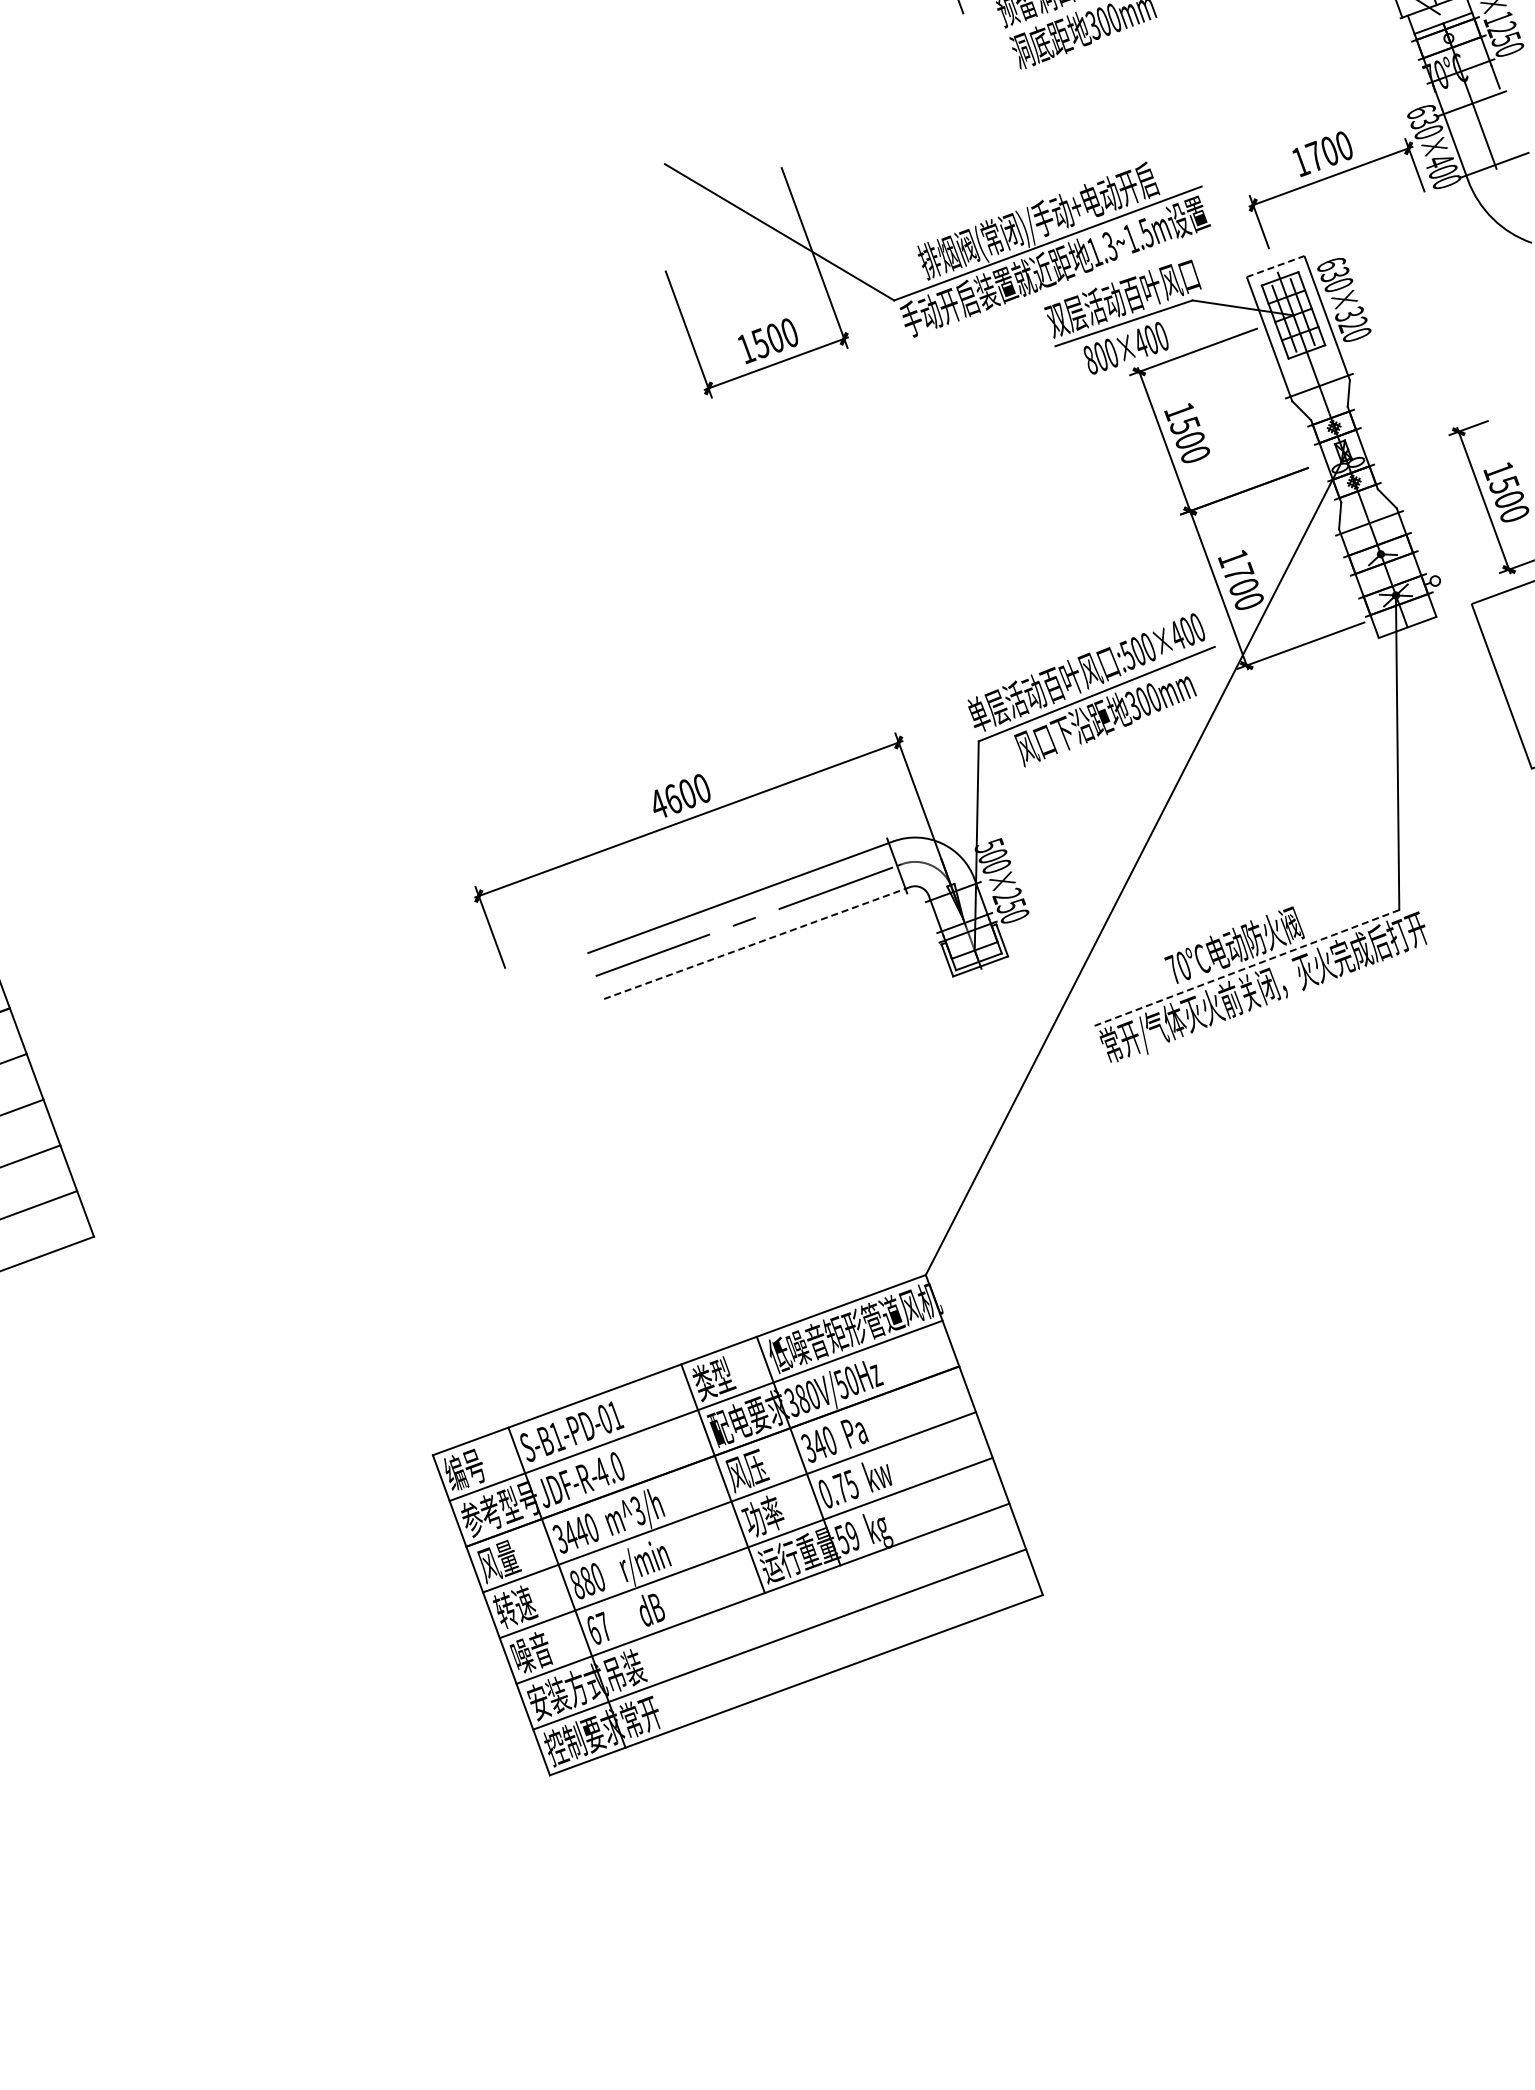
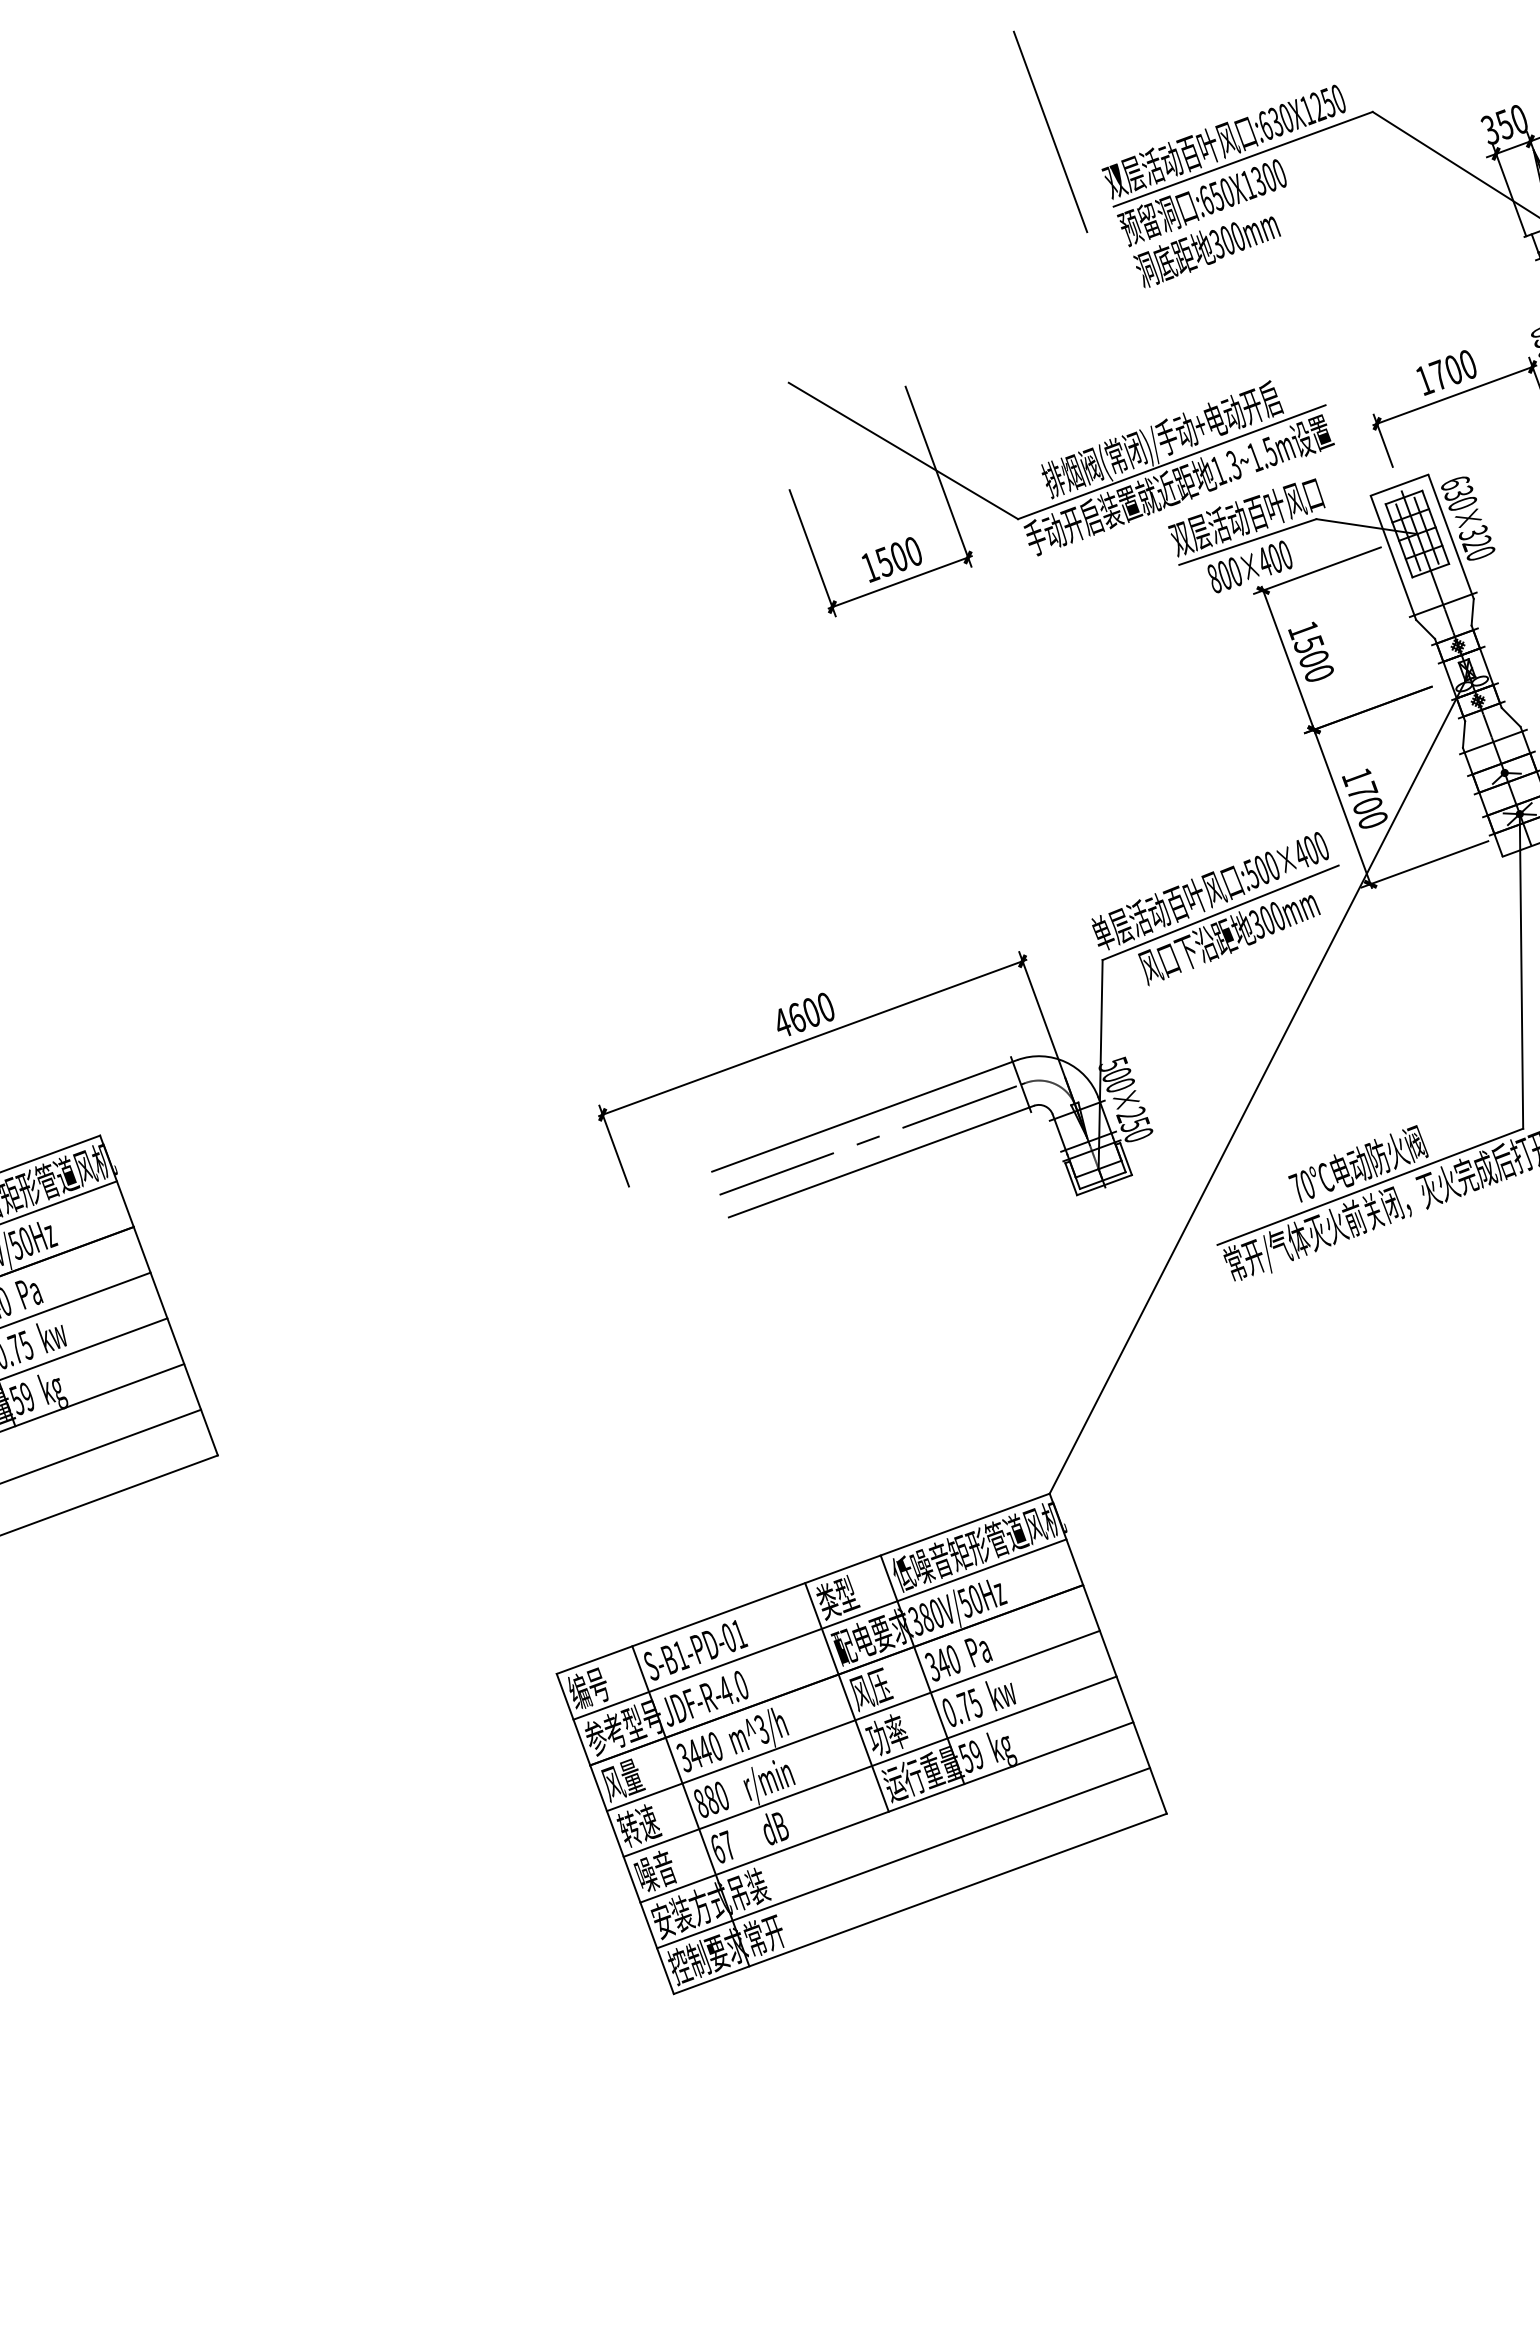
line: (1275, 266) -> (1399, 485), dashed -> solid
line: (754, 943) -> (878, 1162), dashed -> solid
line: (1246, 967) -> (1370, 1186), dashed -> solid

